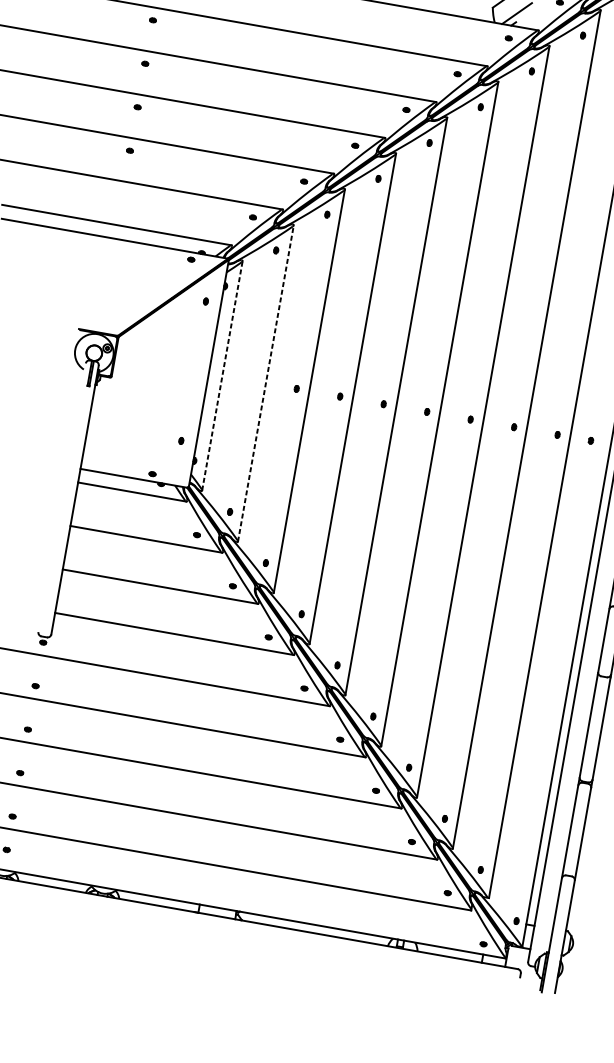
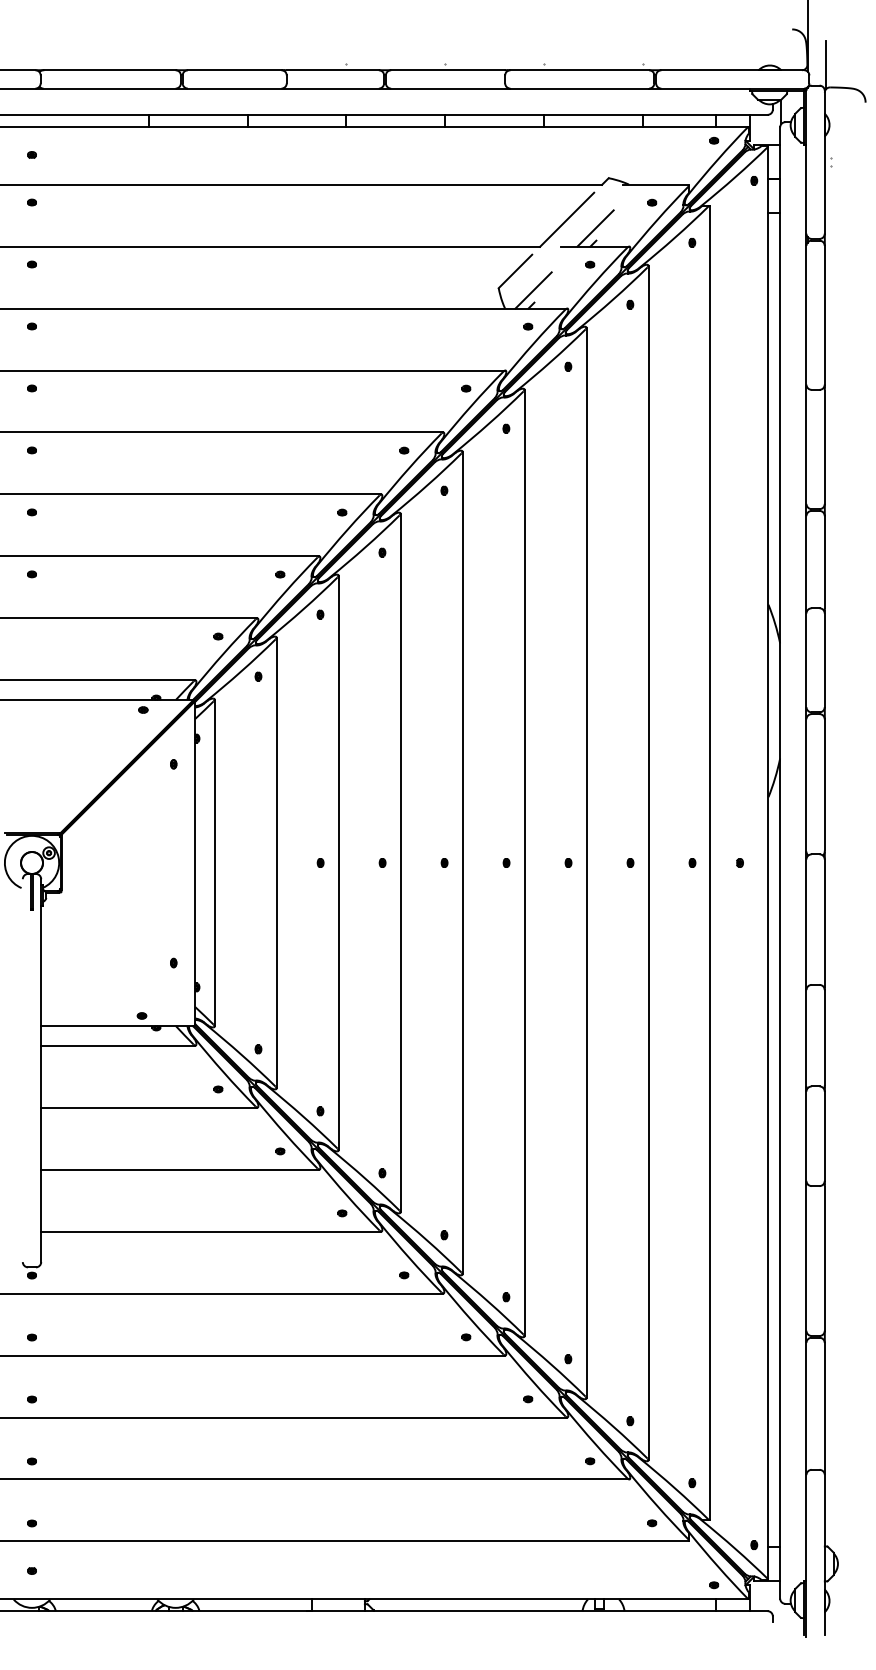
line: (222, 375) -> (214, 862), dashed -> solid
line: (265, 383) -> (276, 862), dashed -> solid

